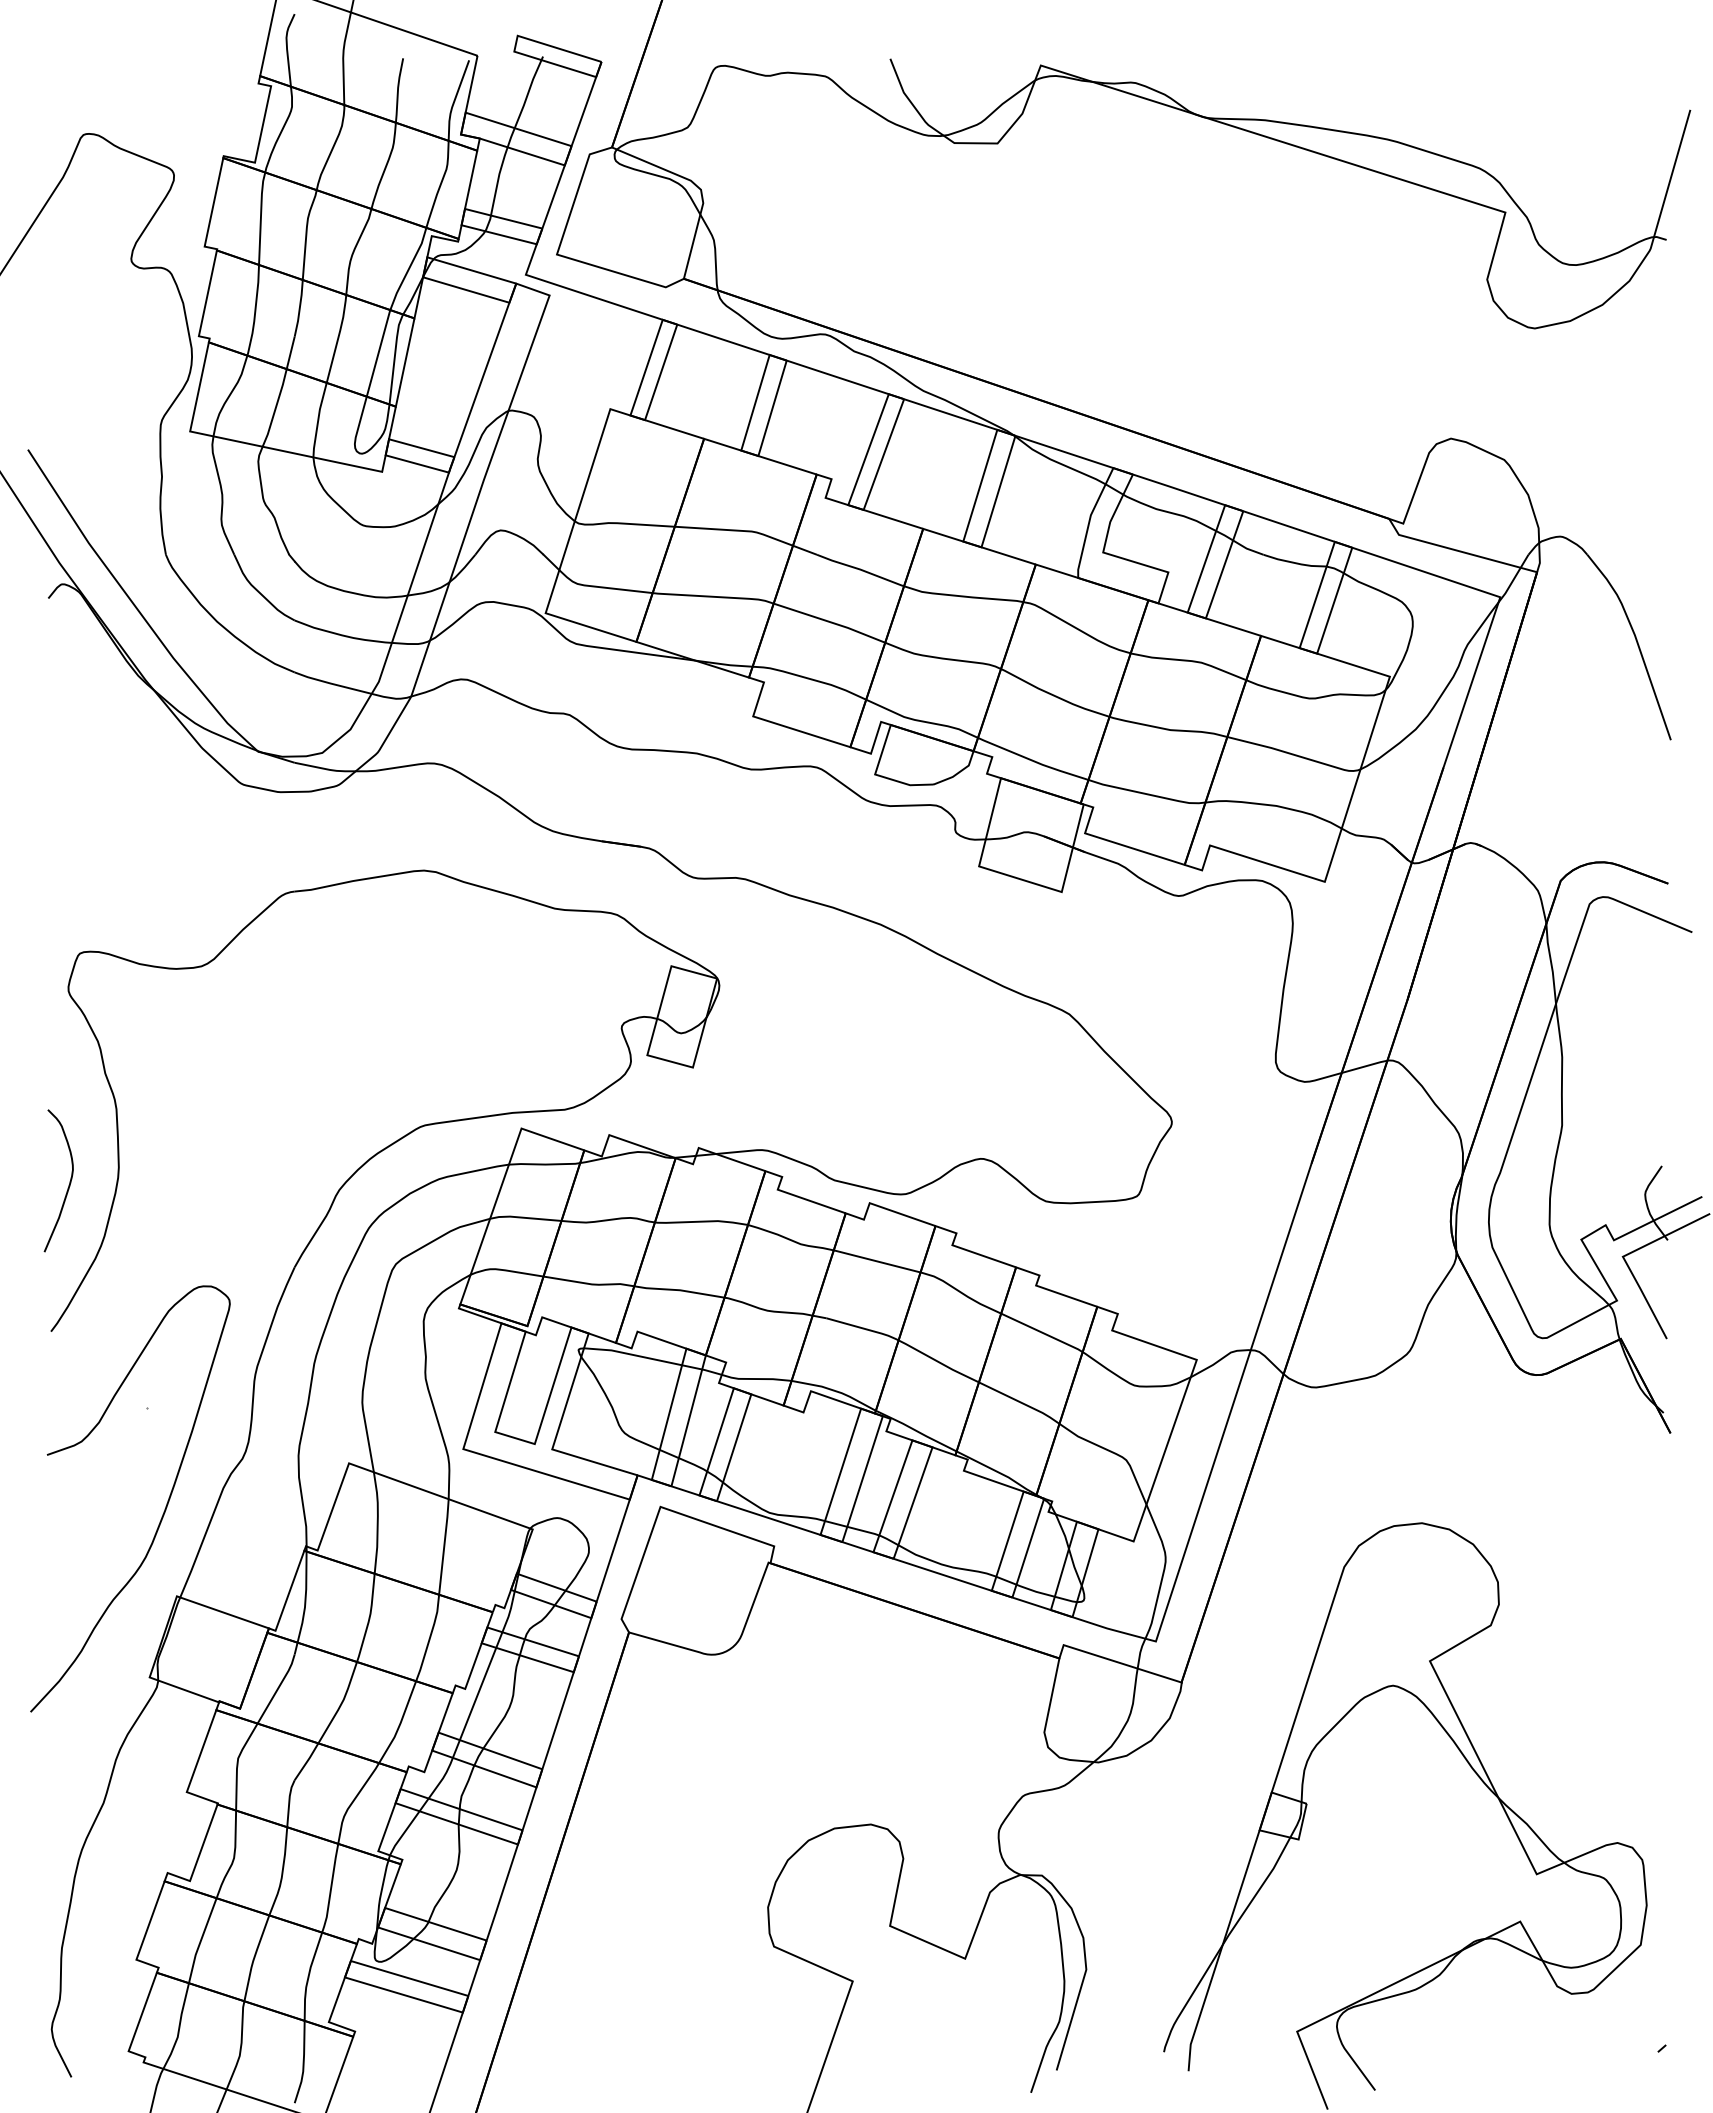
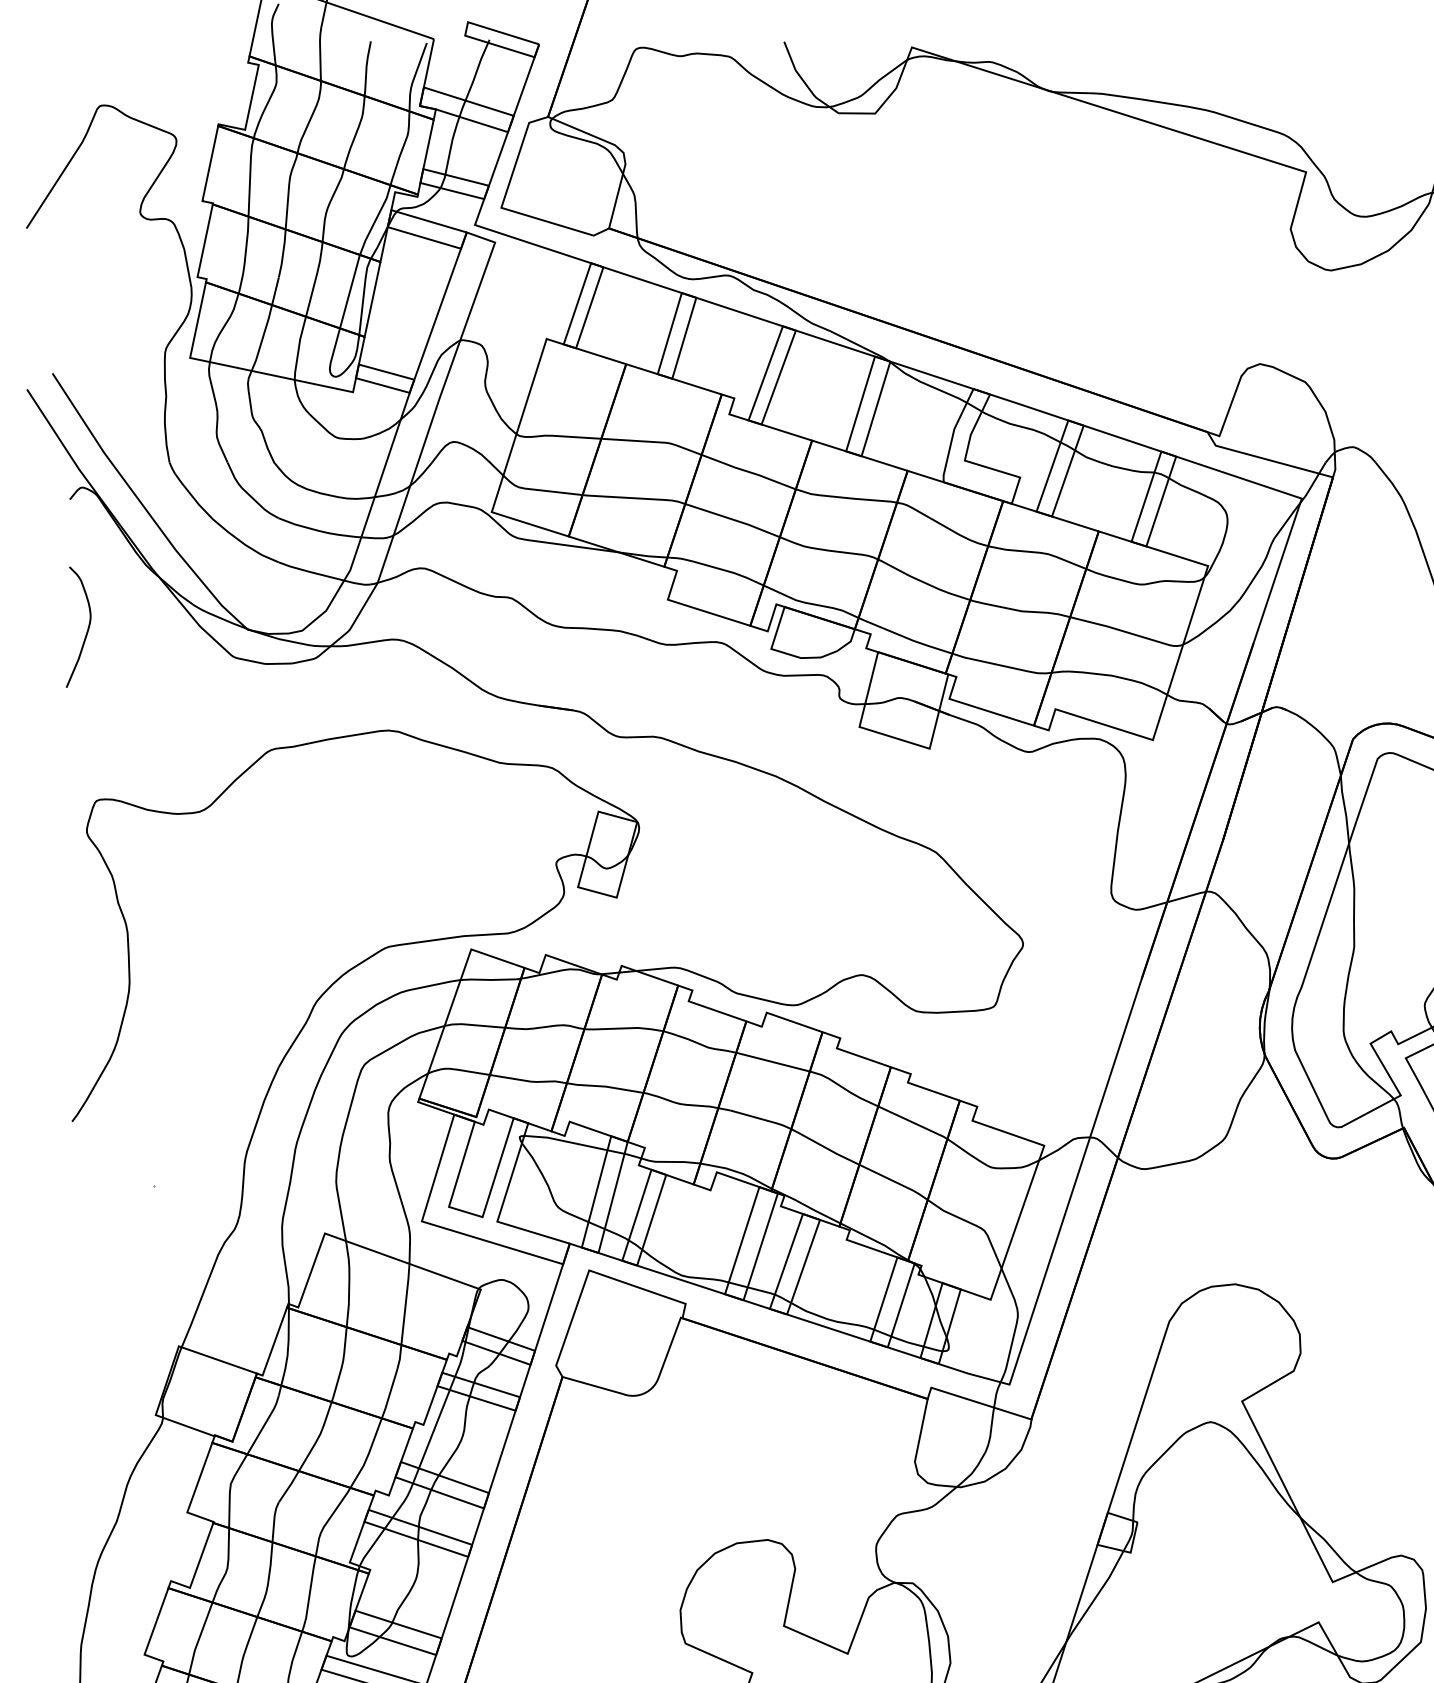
curve: (69, 1181) -> (87, 627), moved
curve: (163, 1511) -> (167, 1274), removed

